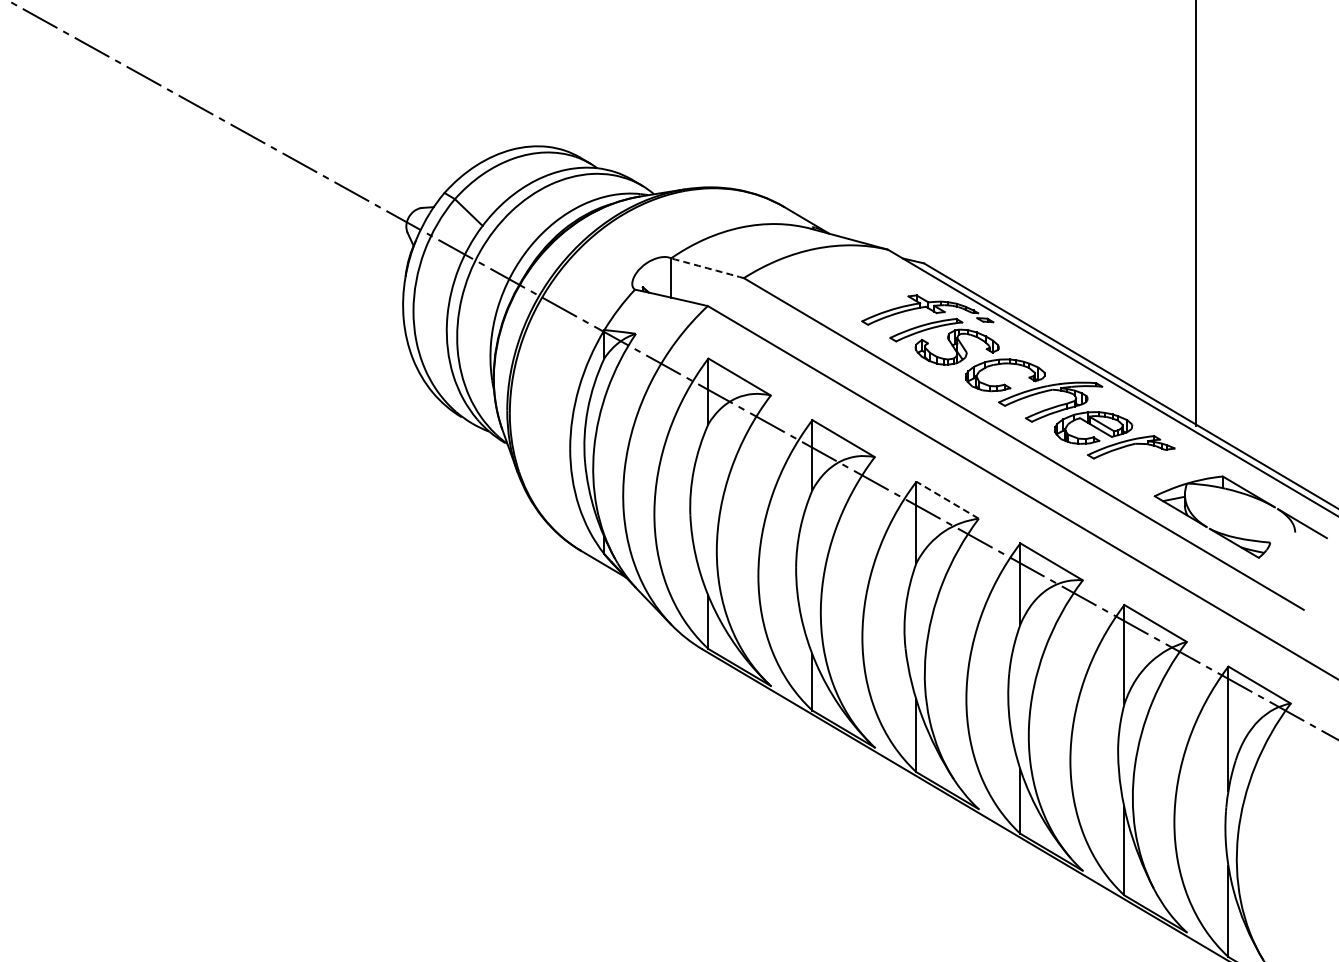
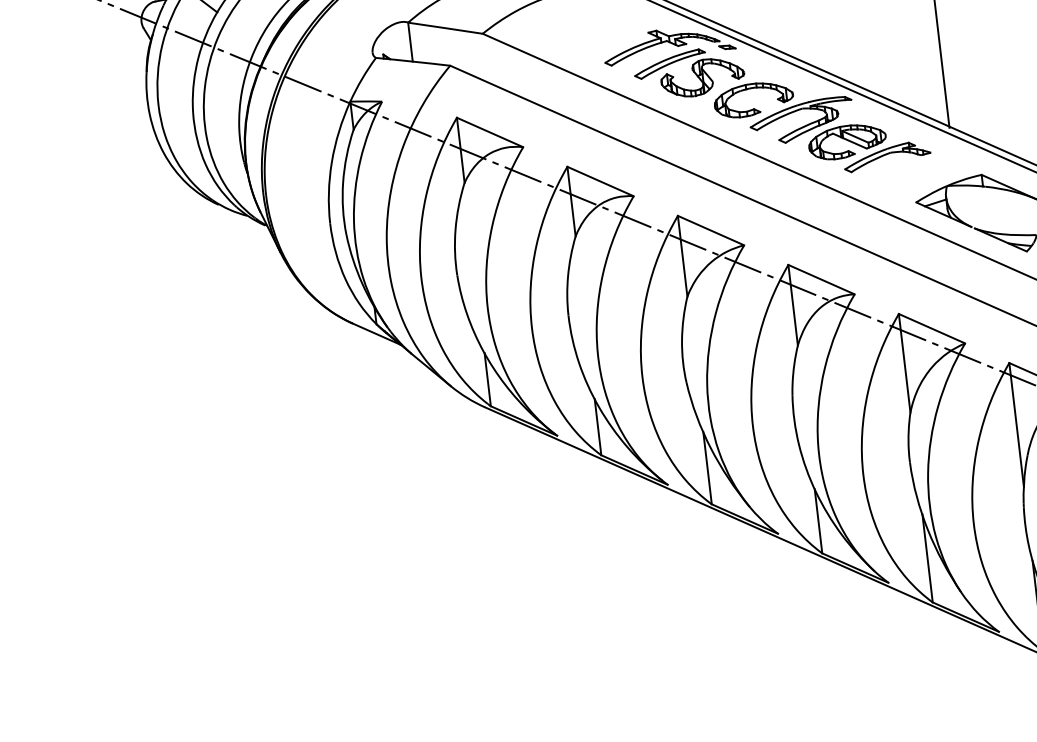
arc: (707, 268) -> (445, 28), dashed -> solid
line: (947, 499) -> (710, 229), dashed -> solid

